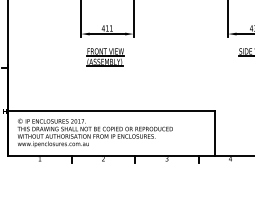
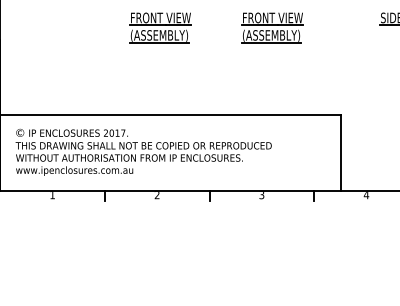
part: (173, 57) -> (272, 27), added

